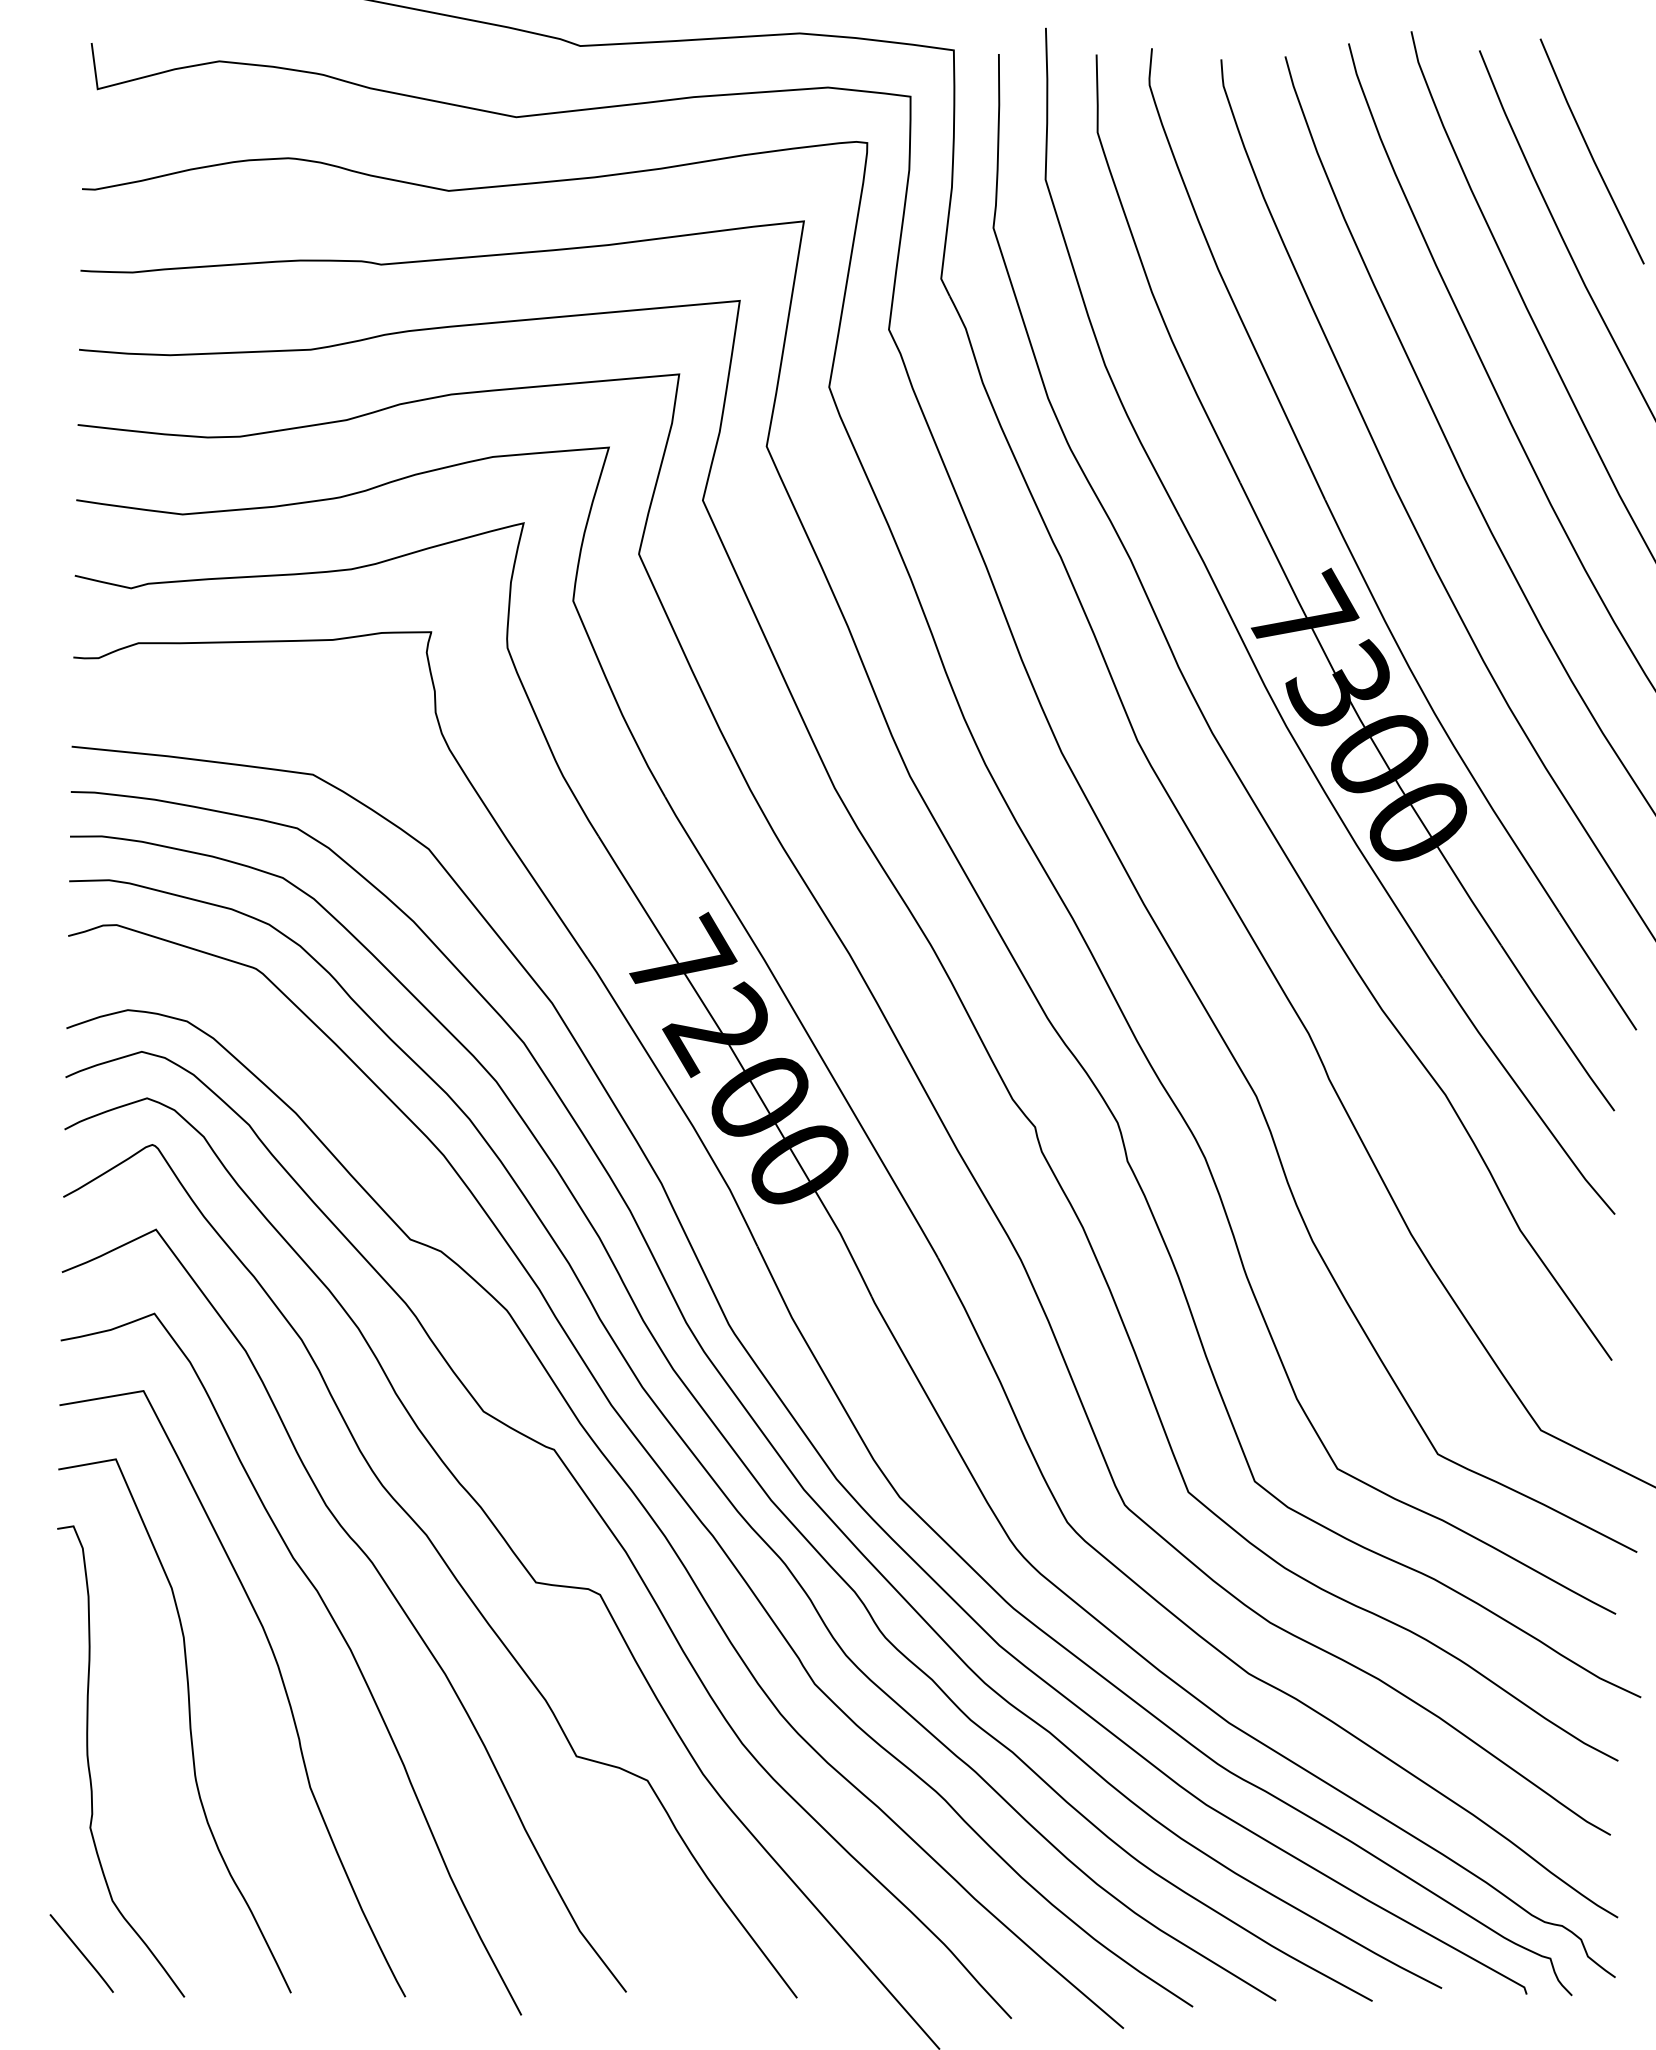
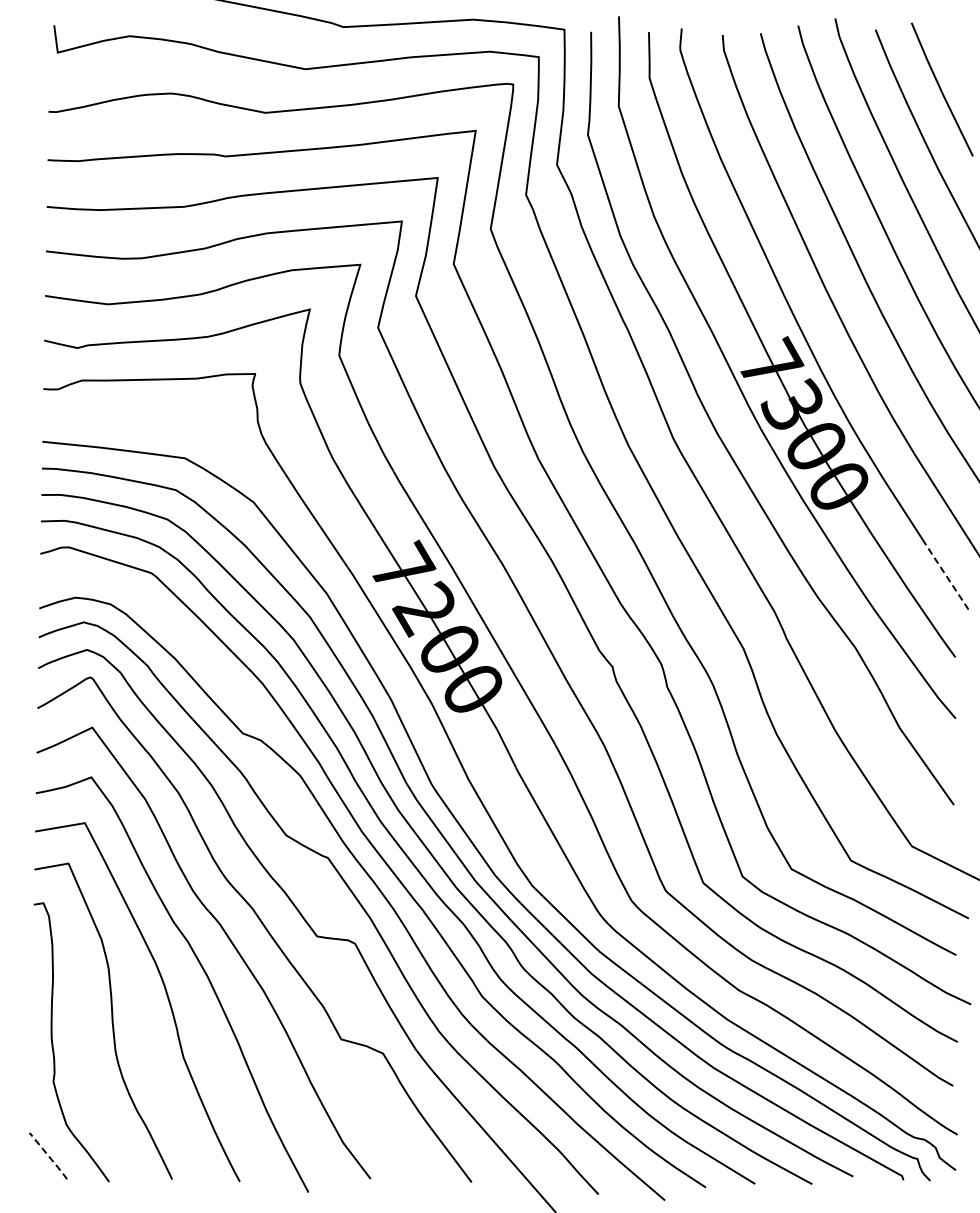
line: (1597, 969) -> (945, 573), solid -> dashed
line: (83, 1954) -> (49, 1156), solid -> dashed

